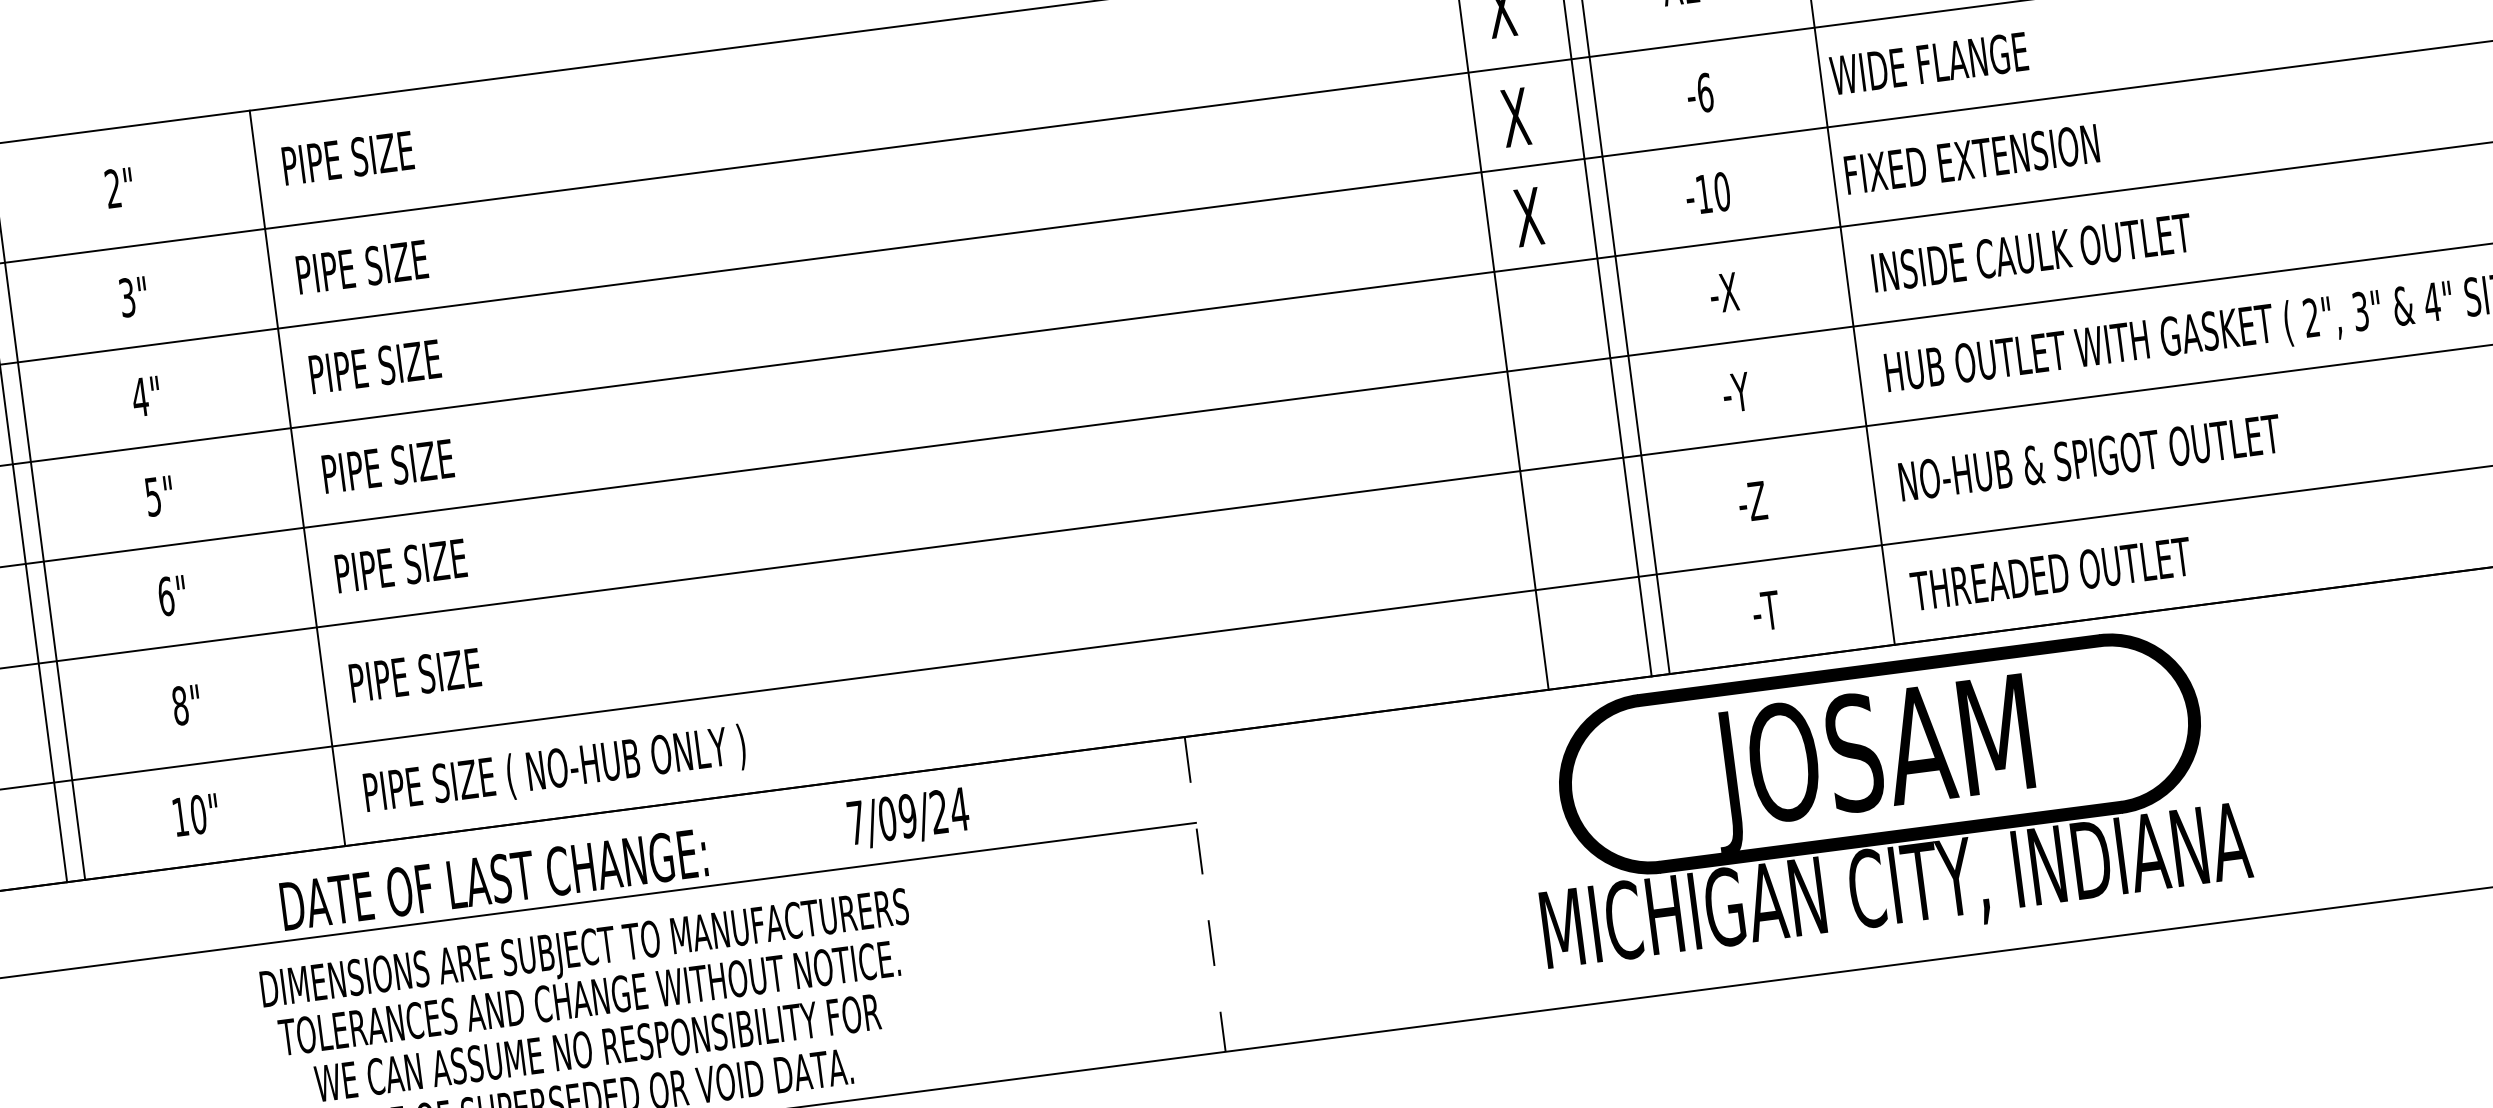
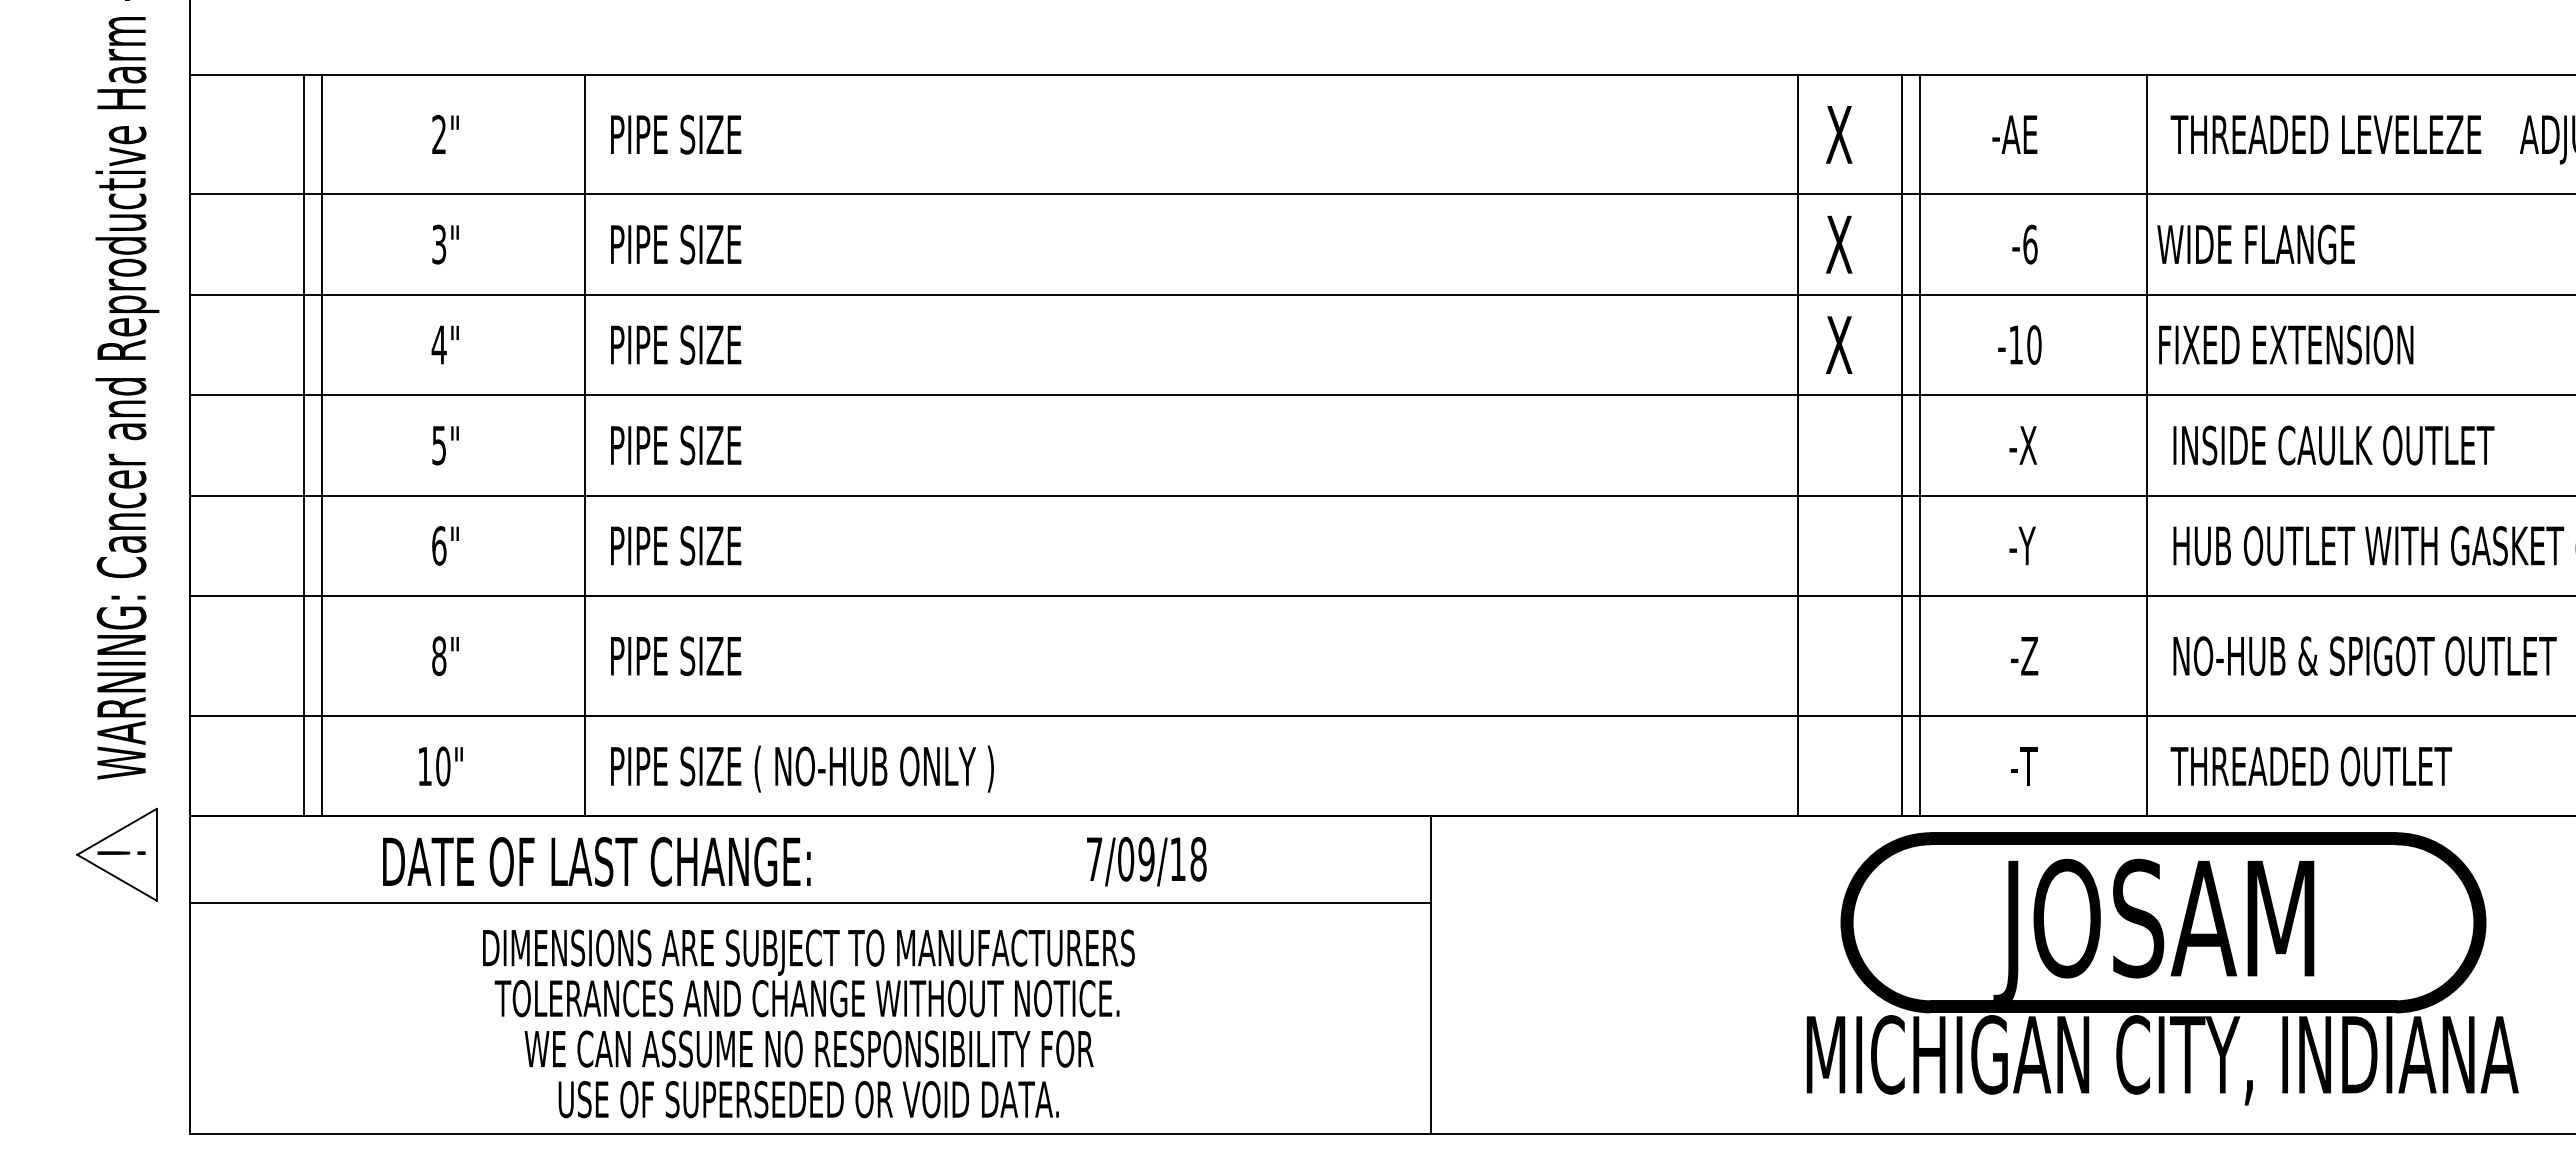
part: (1884, 799) -> (2162, 968), moved
text: (949, 810) -> (1188, 859), 7/09/24 -> 7/09/18
text: (493, 879) -> (596, 861), moved
line: (1205, 894) -> (1431, 975), dashed -> solid

